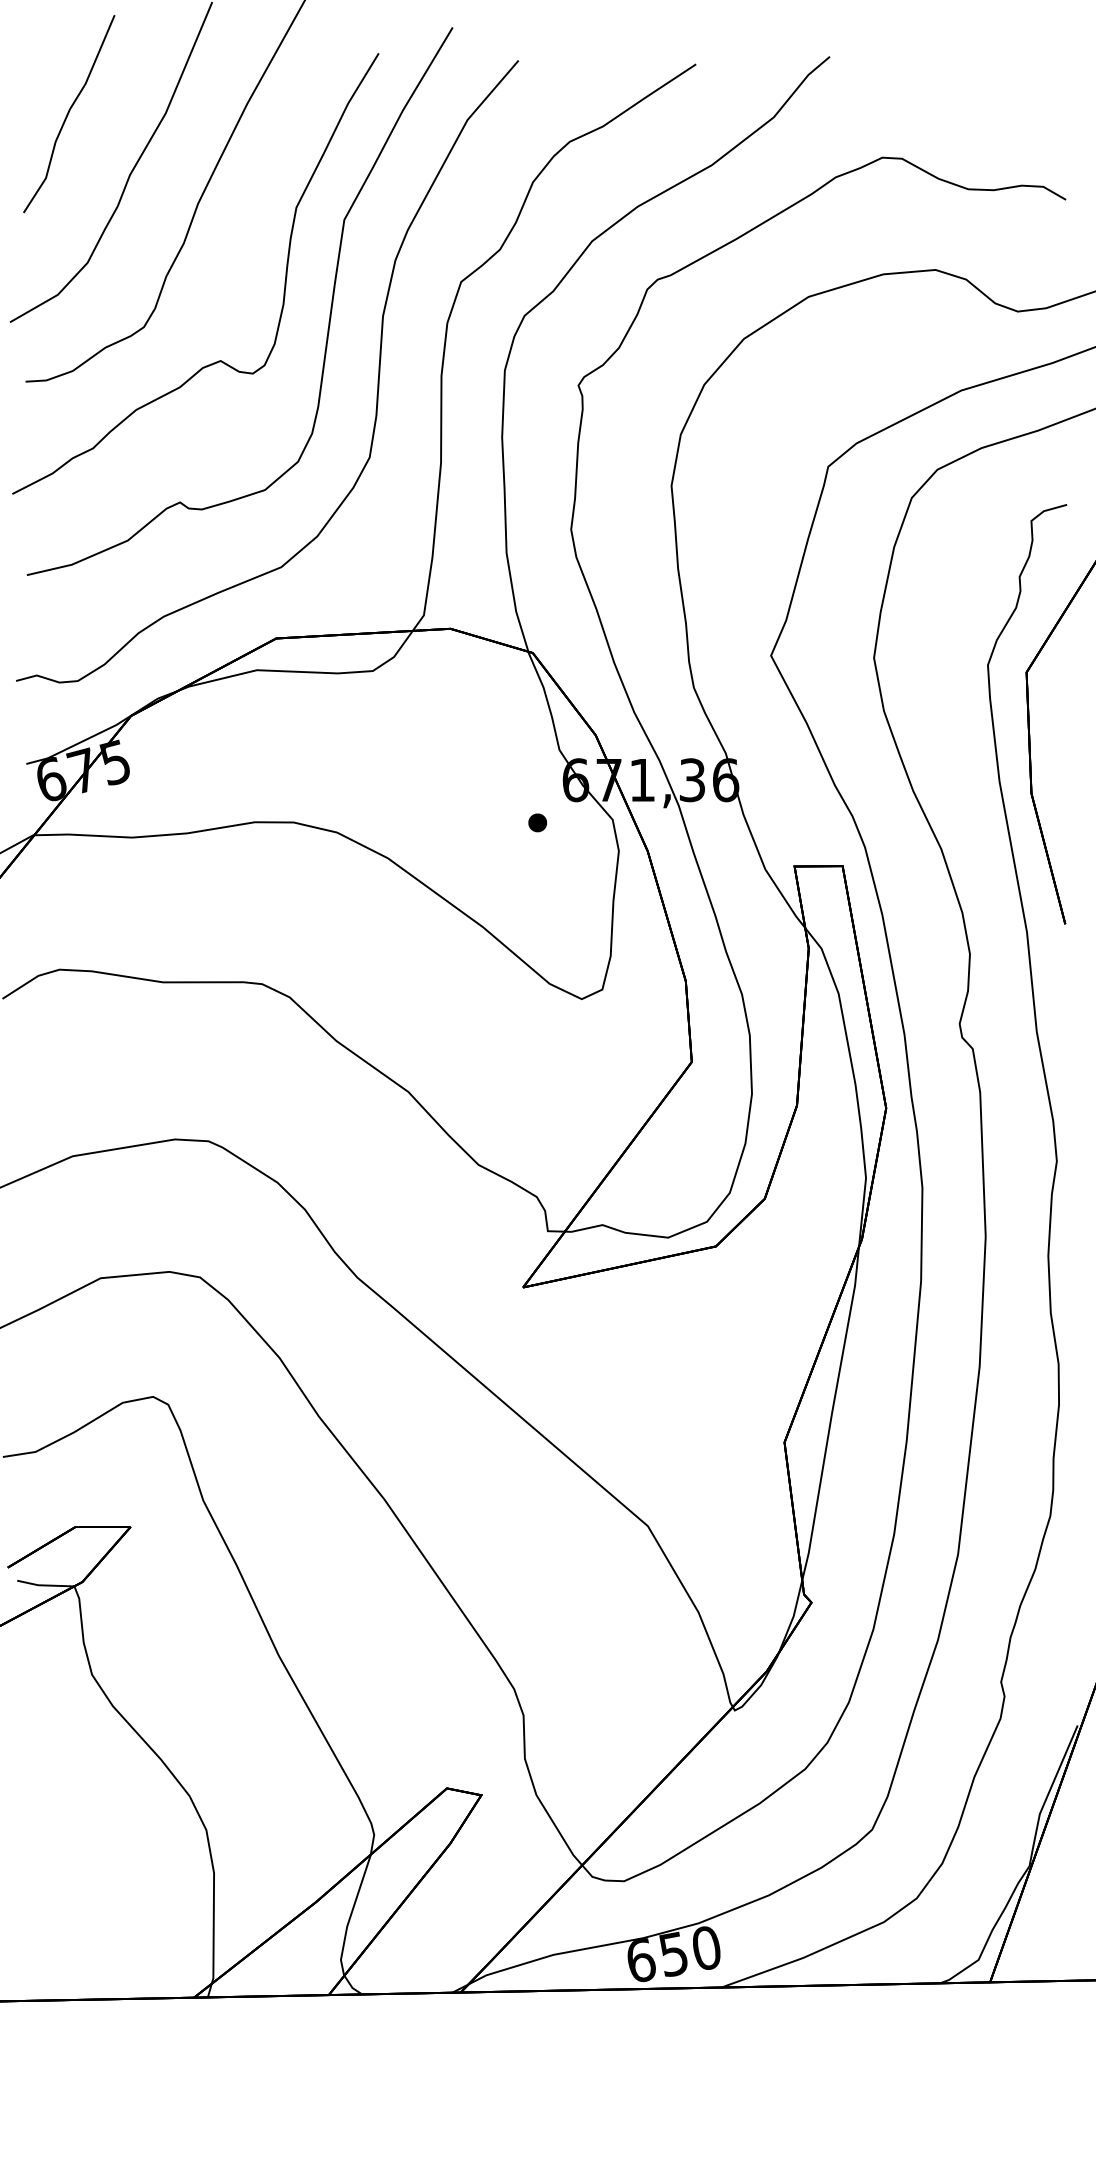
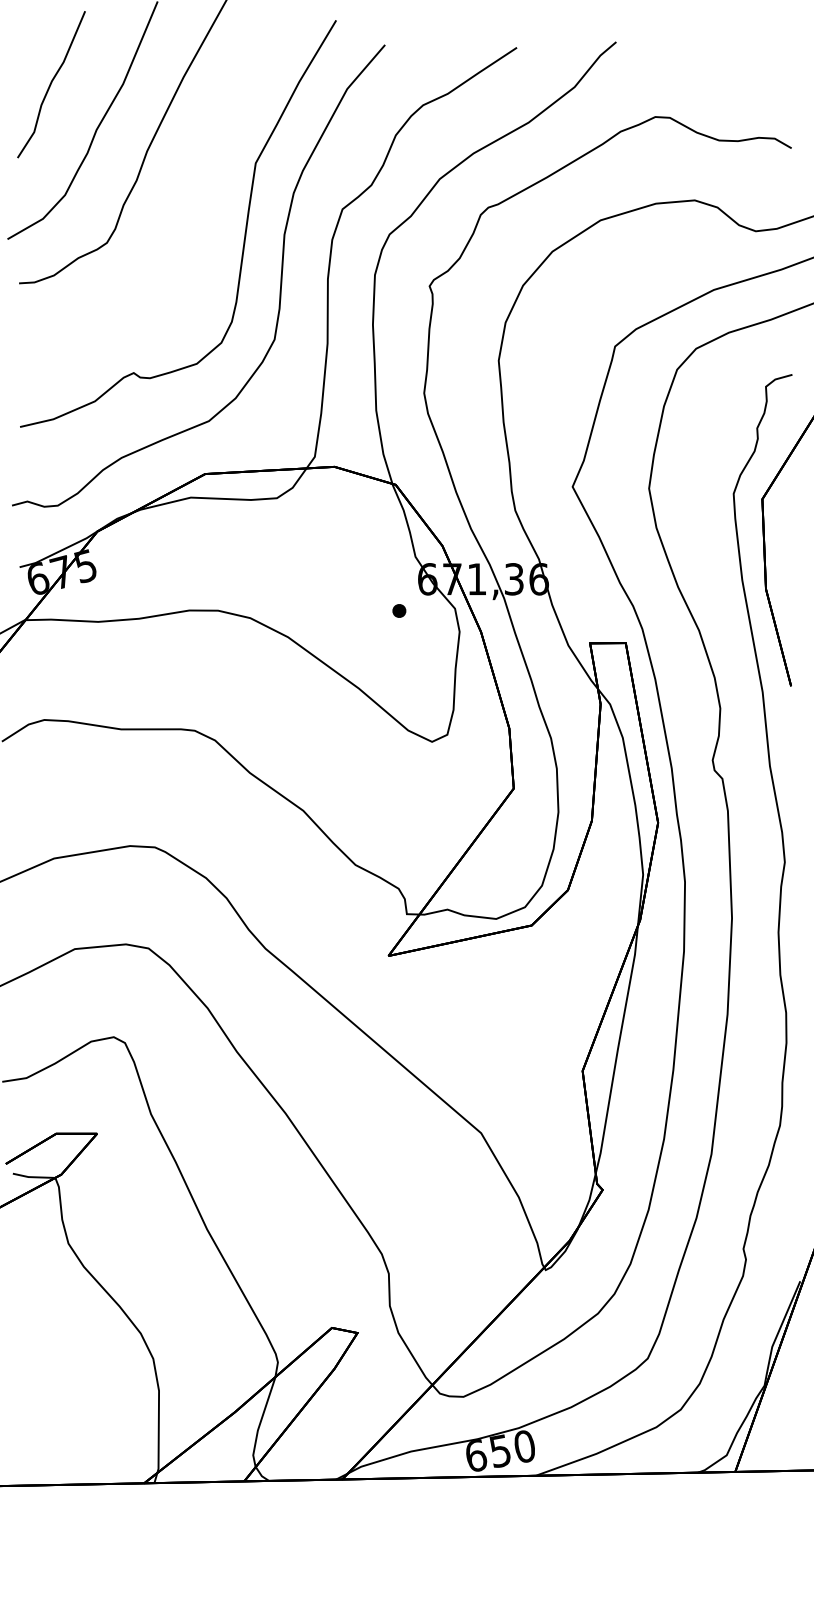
curve: (283, 287) -> (210, 213), removed

